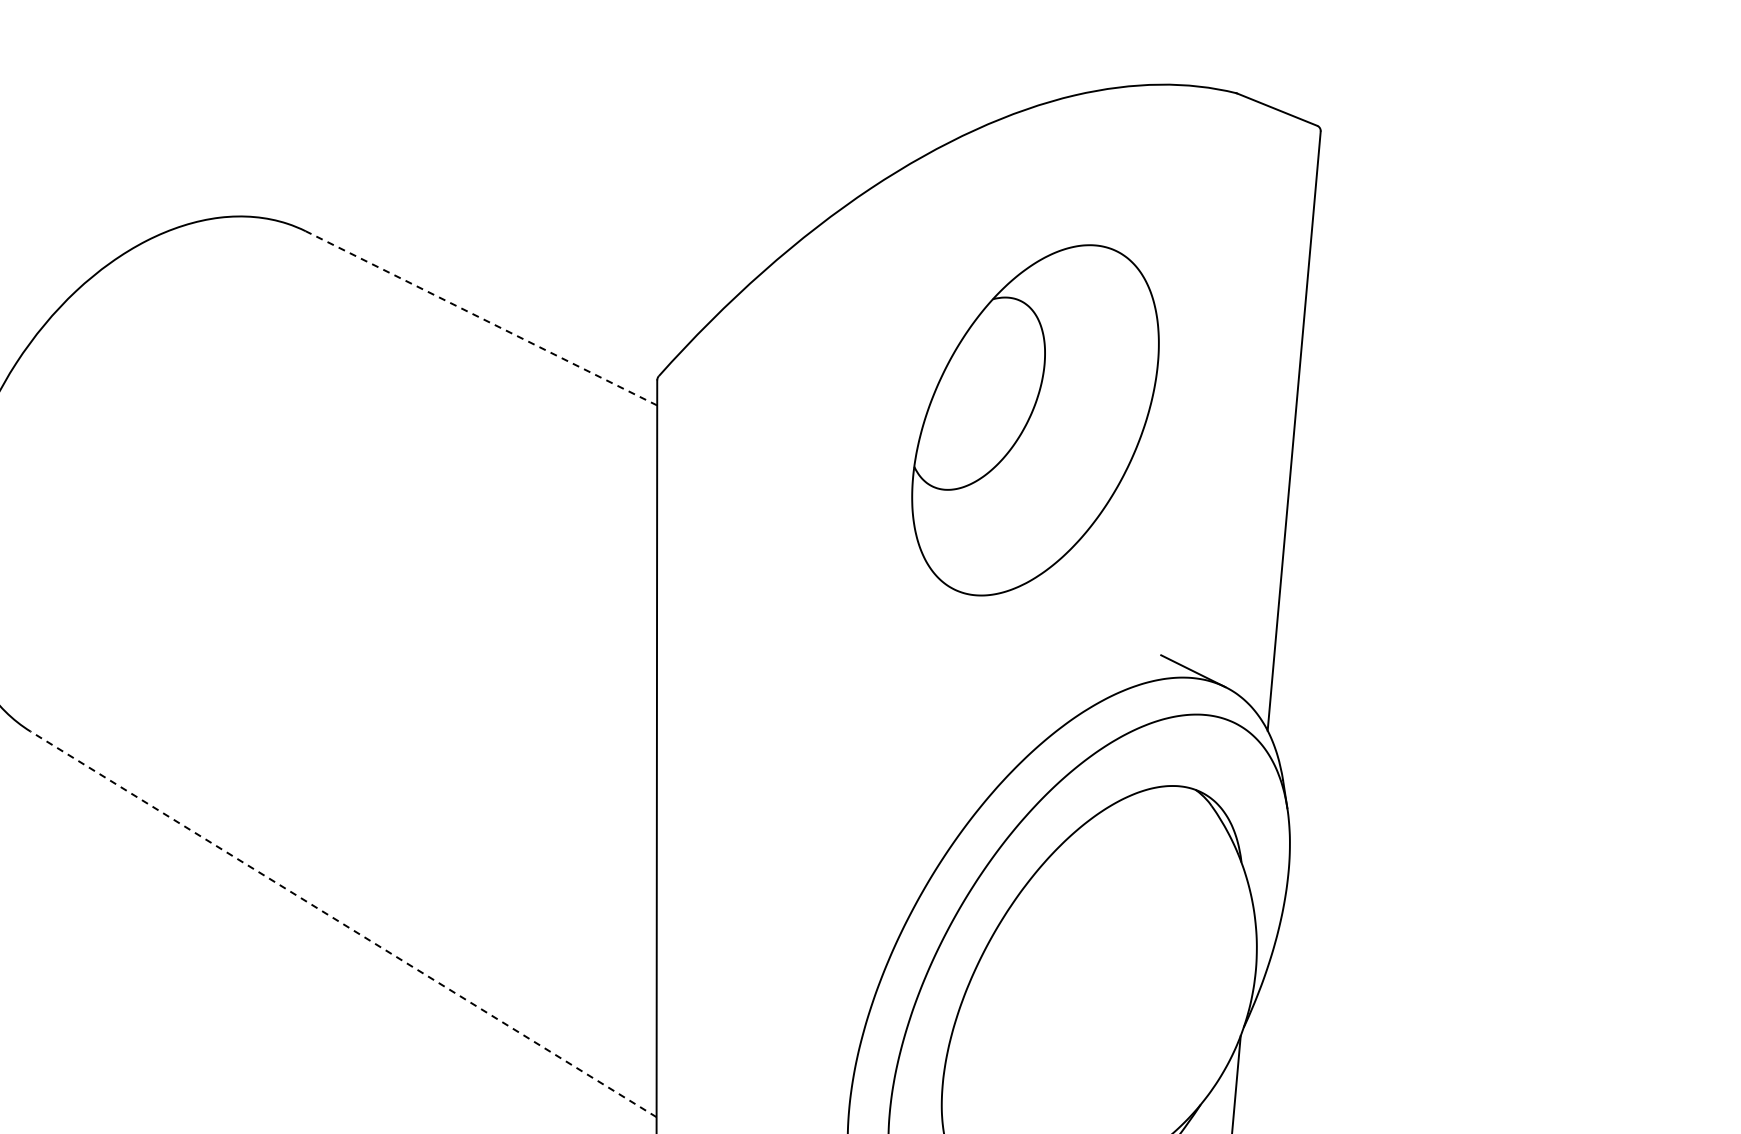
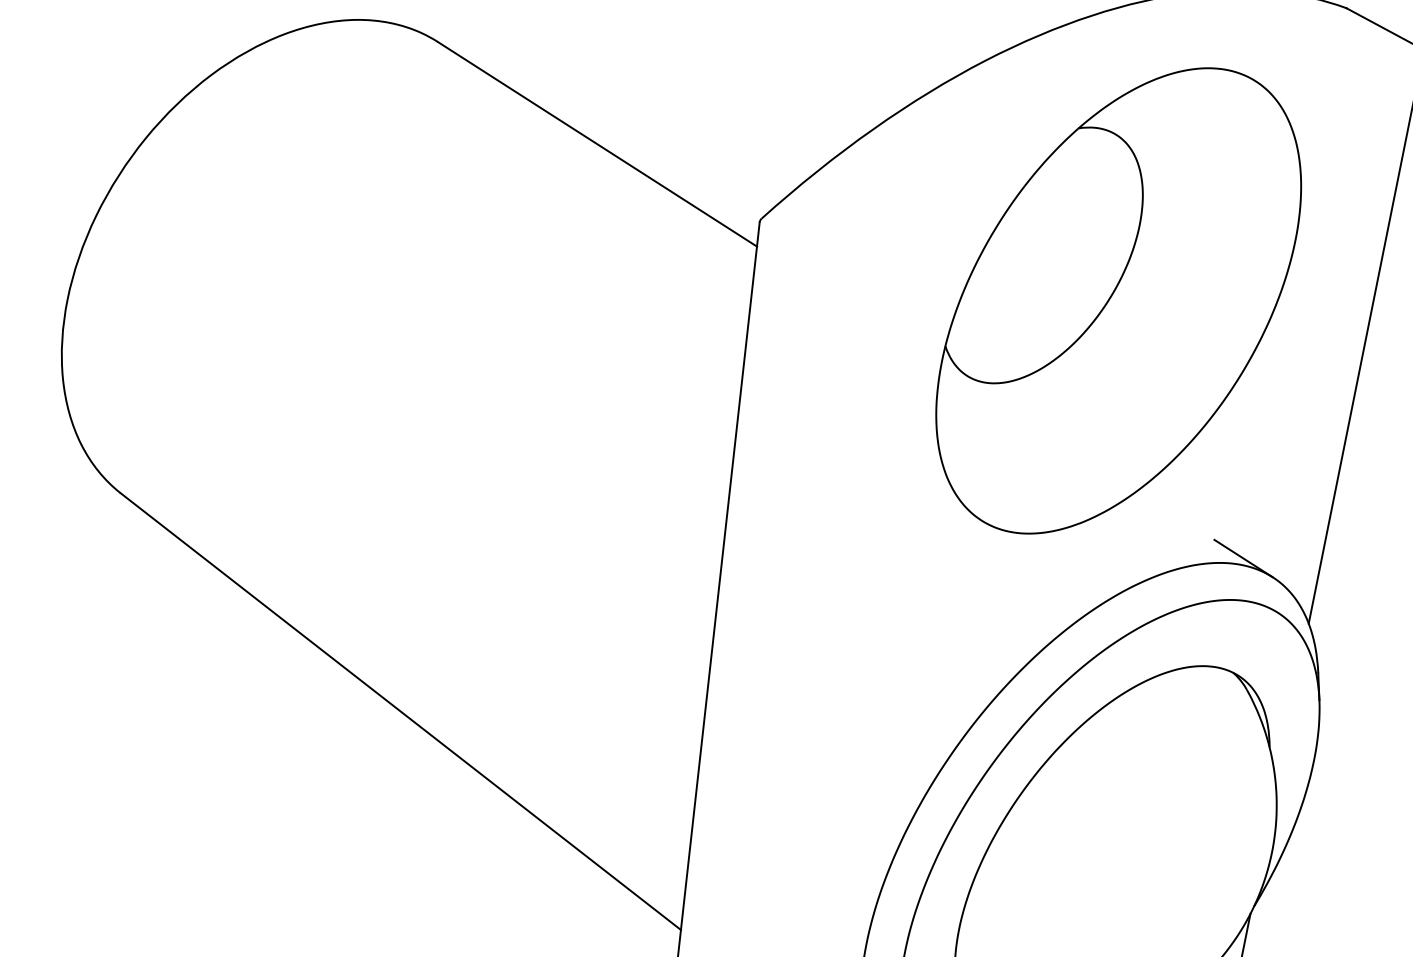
line: (481, 318) -> (597, 144), dashed -> solid
part: (1035, 420) -> (1118, 301), size x1.43
line: (343, 924) -> (400, 711), dashed -> solid

